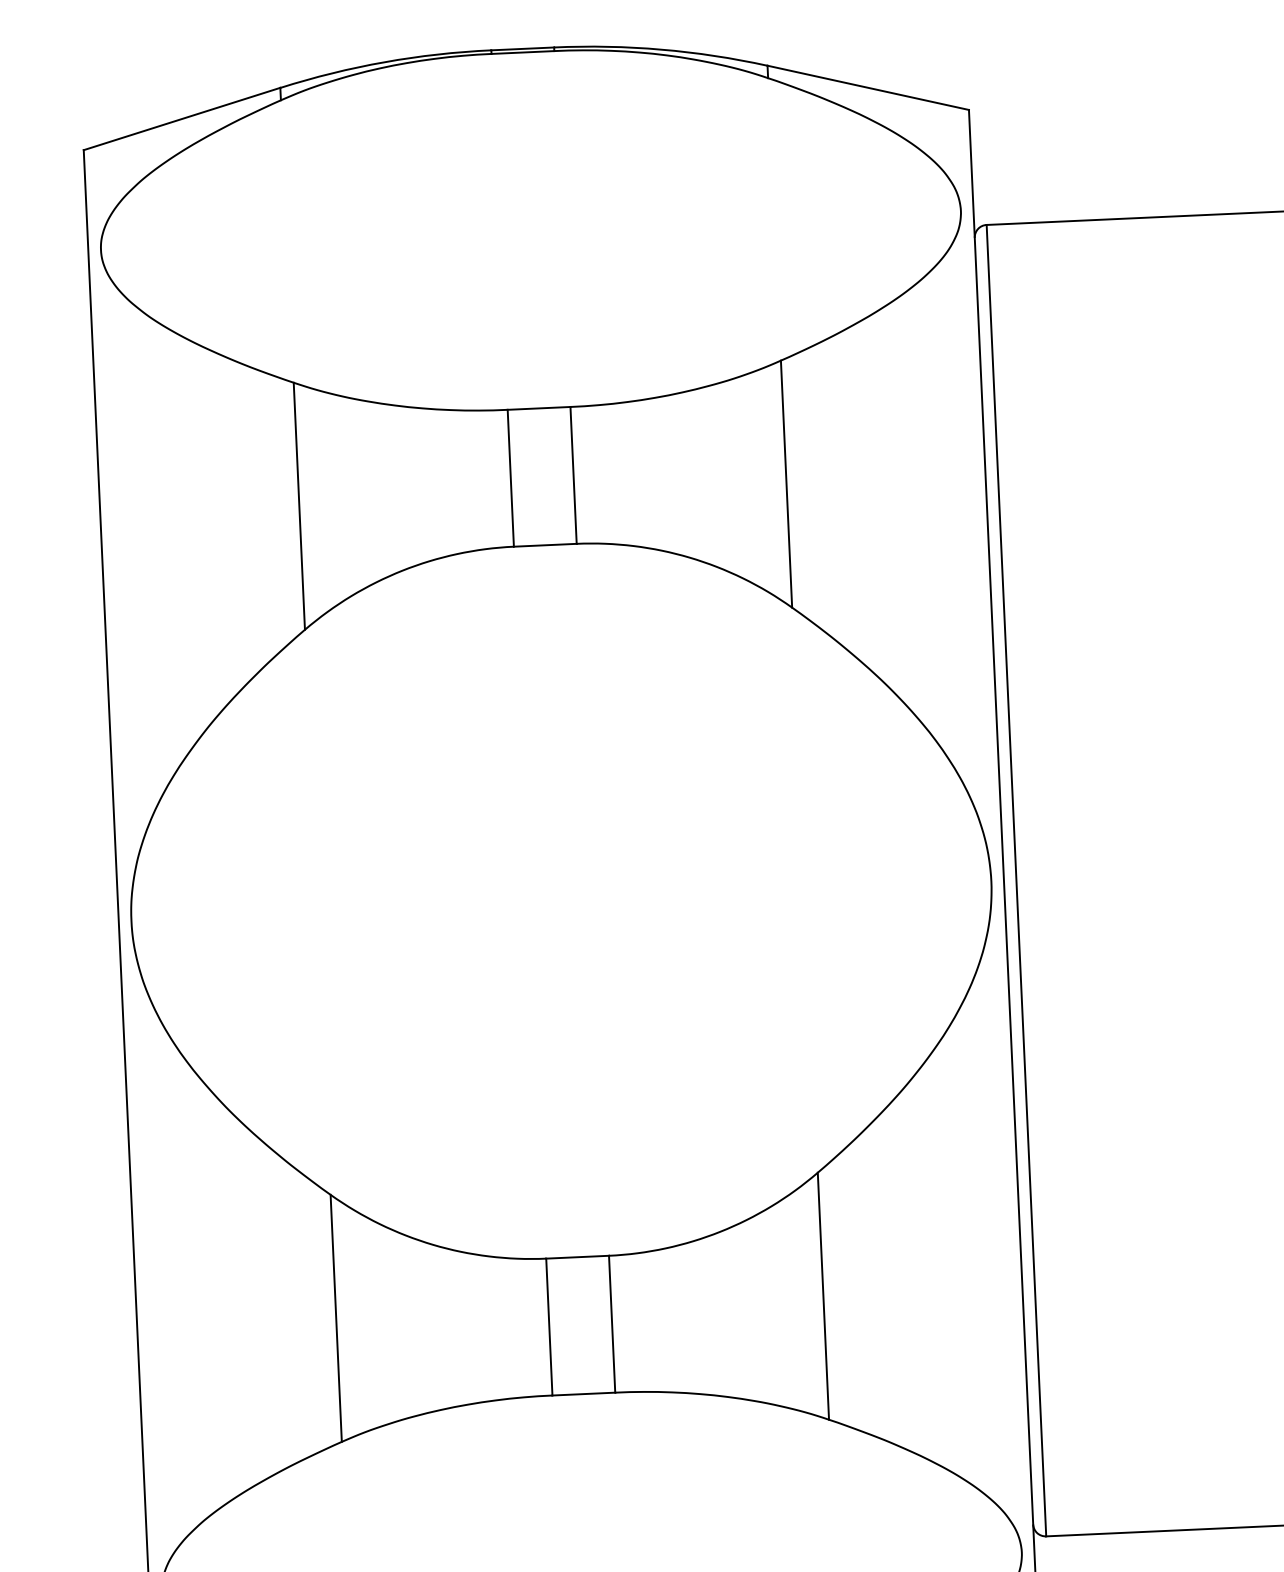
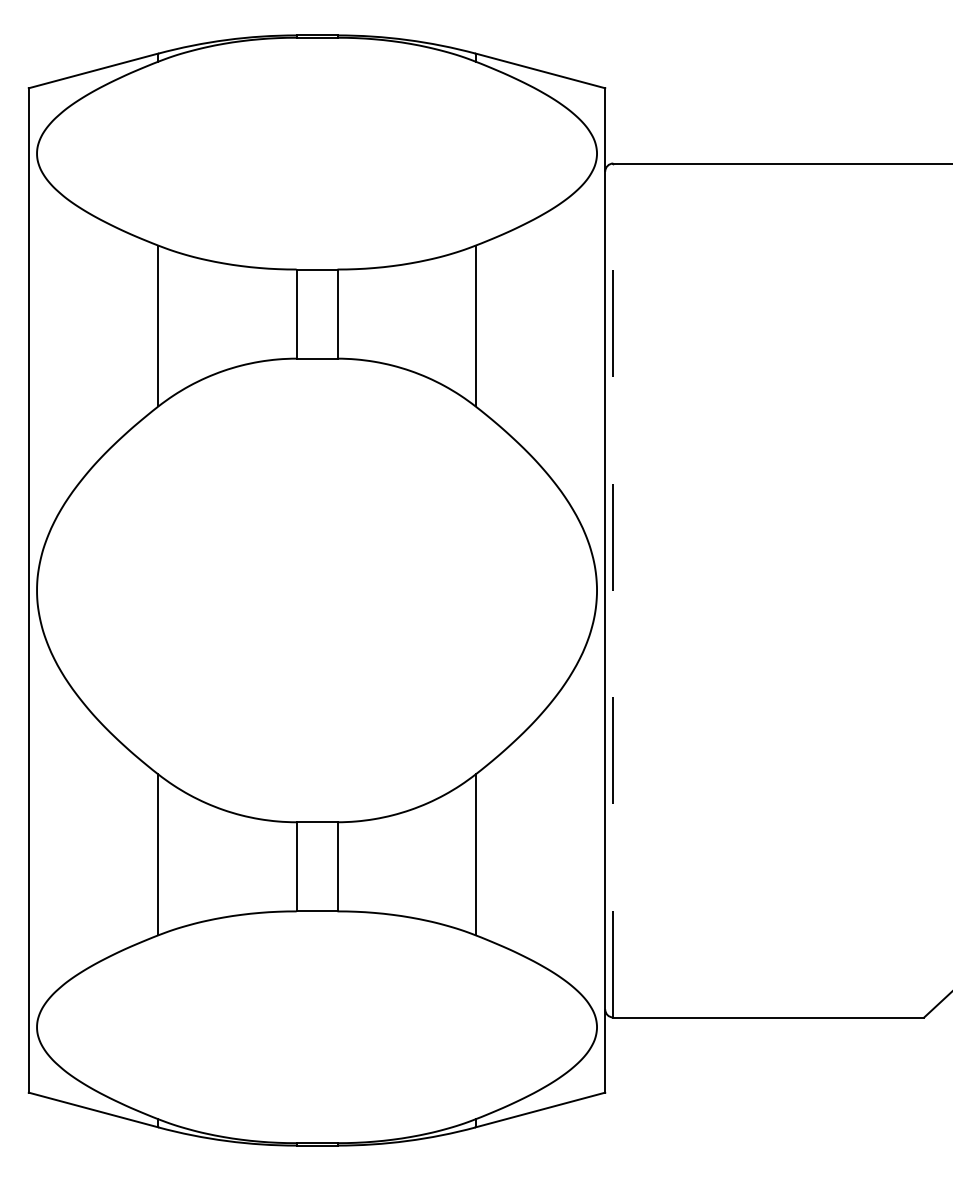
line: (1016, 880) -> (613, 590), solid -> dashed

